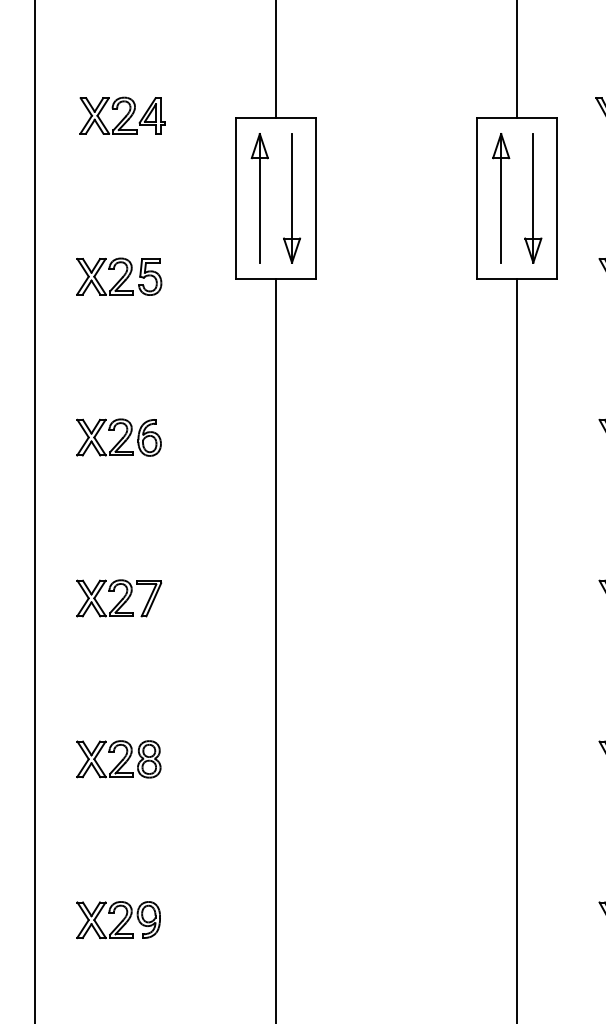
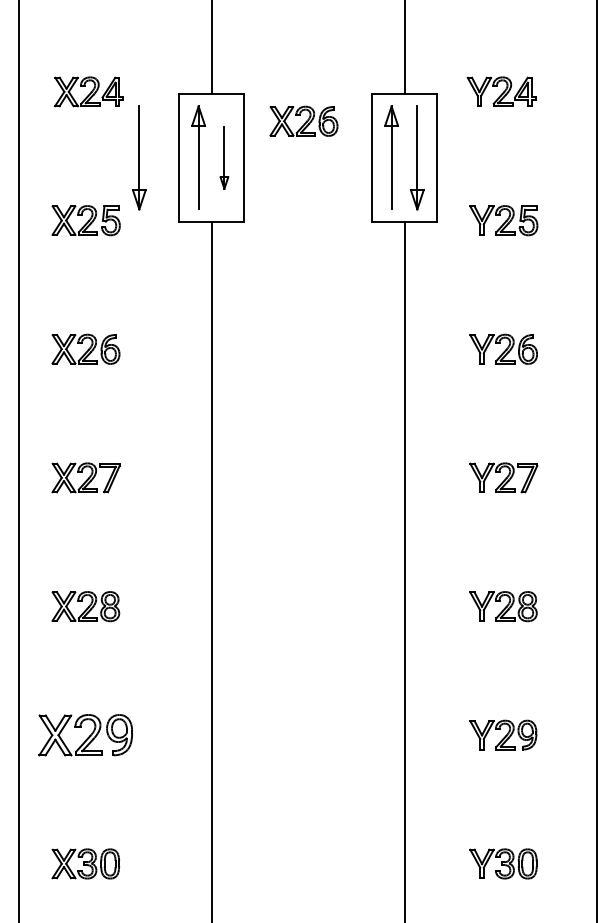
part: (390, 151) -> (303, 120), added
part: (185, 197) -> (139, 157), added
part: (292, 197) -> (224, 157), size x0.6
part: (118, 919) -> (85, 734), size x1.4

